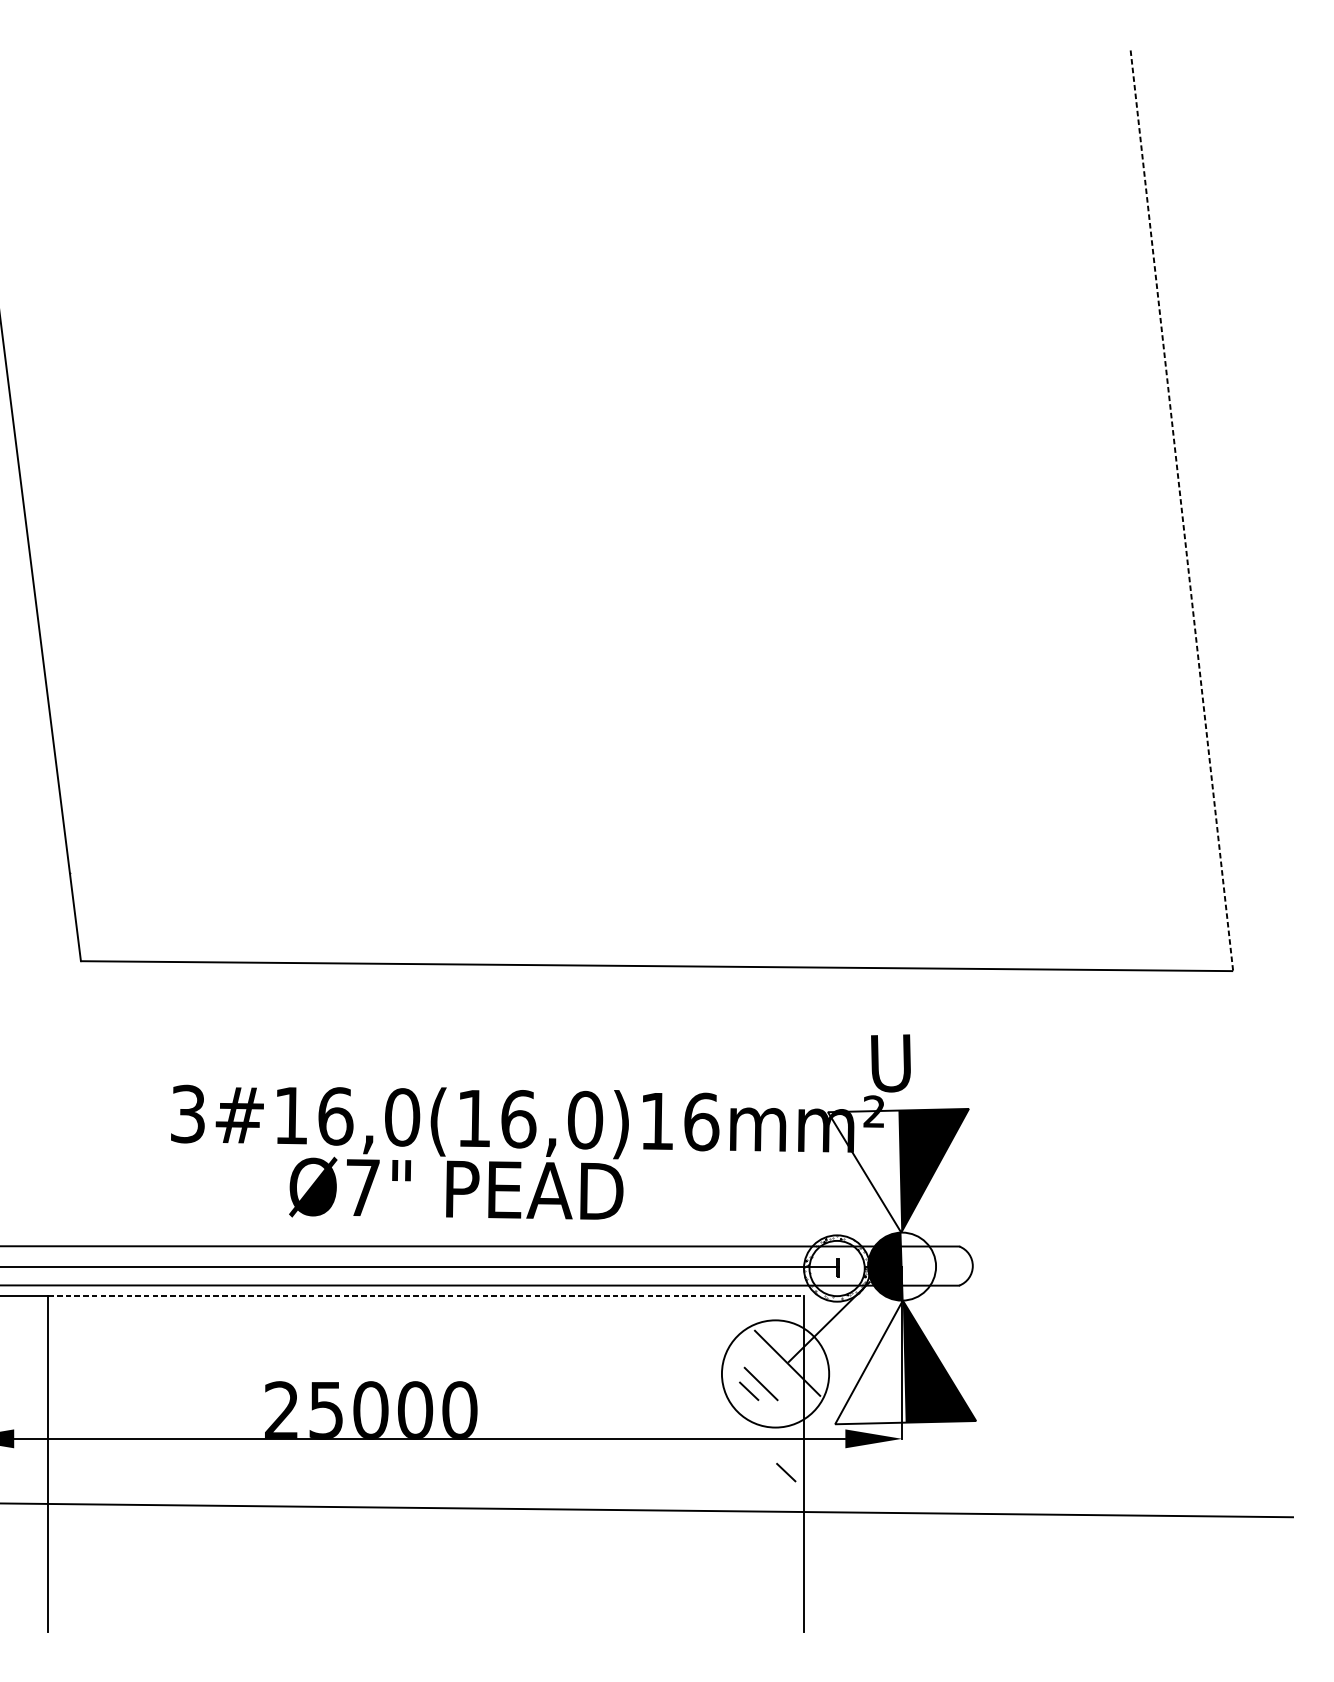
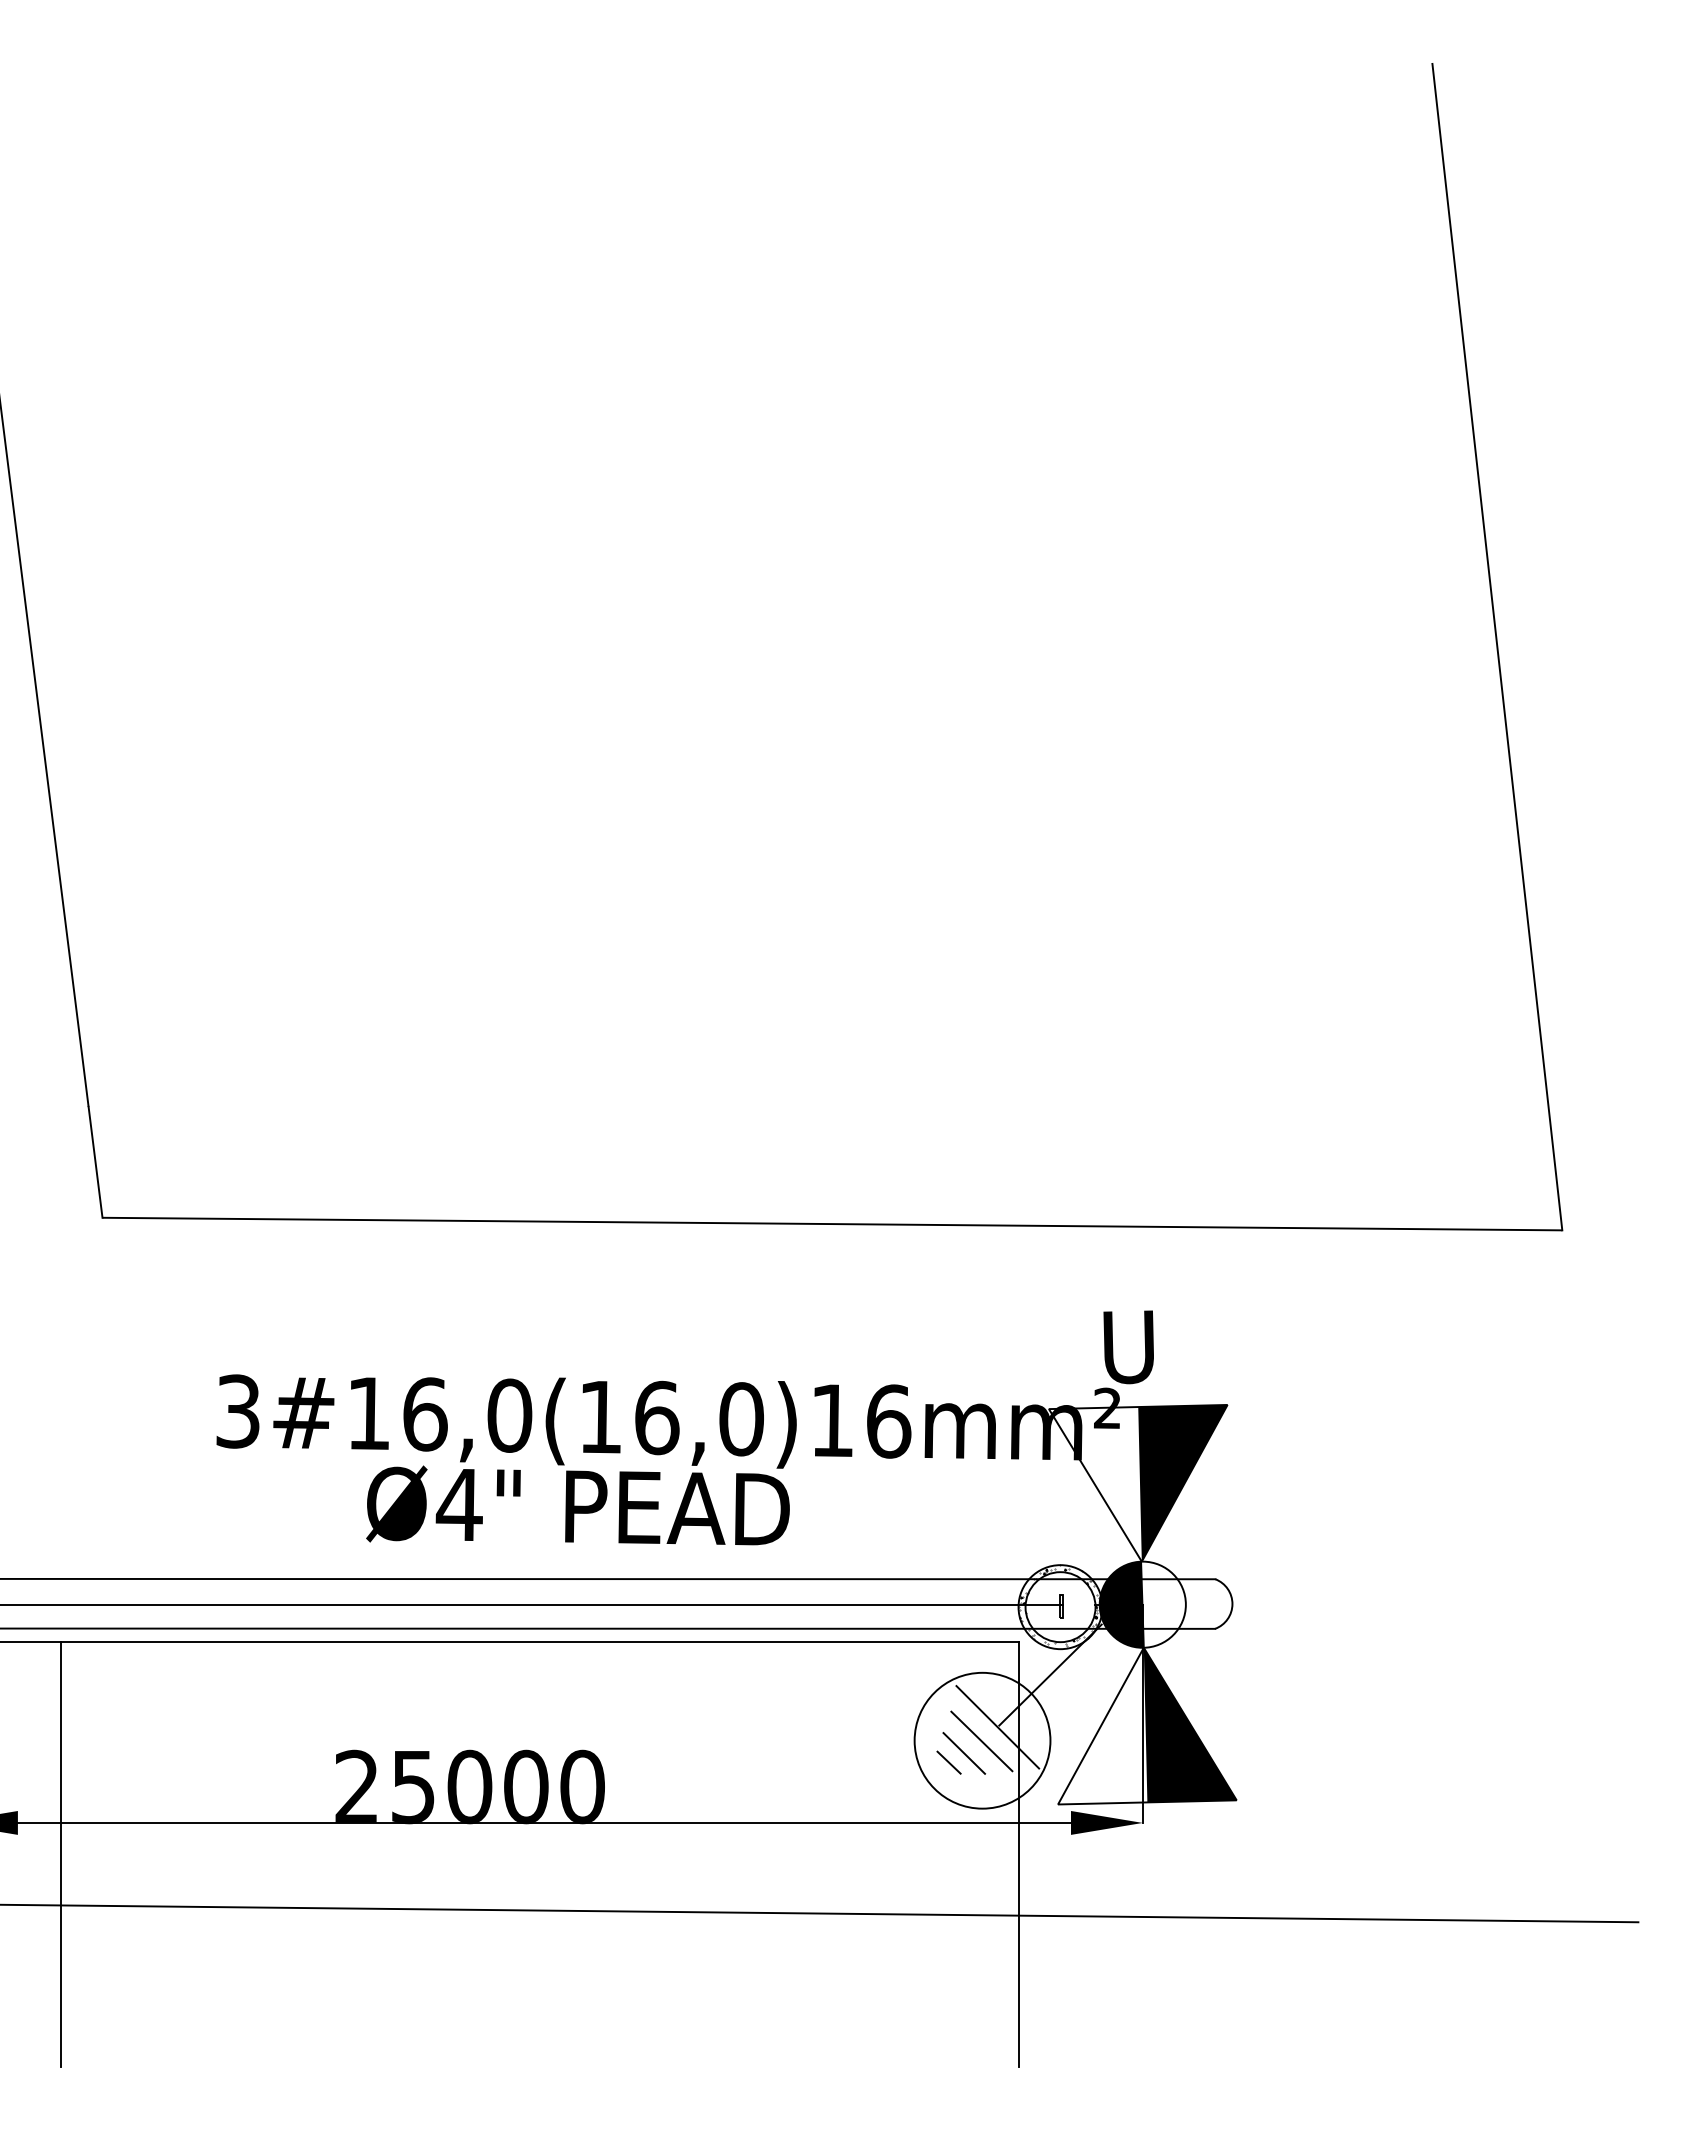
line: (1182, 511) -> (1497, 647), dashed -> solid
text: (361, 1187) -> (458, 1504), Ø7" -> Ø4"
line: (425, 1296) -> (539, 1642), dashed -> solid
line: (774, 1374) -> (981, 1741), added
line: (785, 1472) -> (995, 1865), removed

